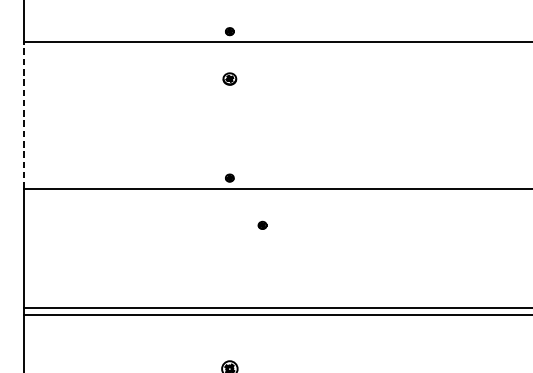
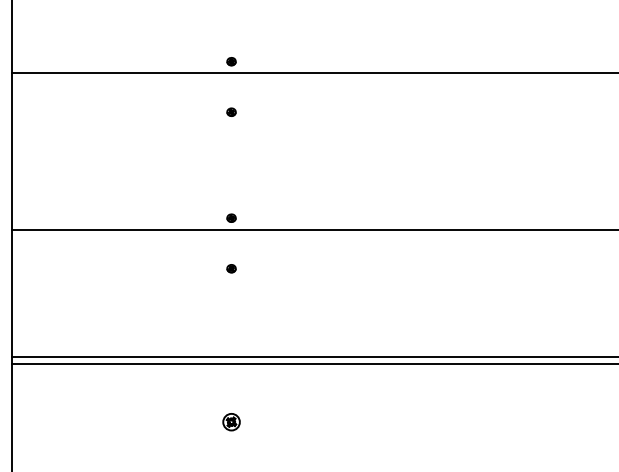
part: (229, 78) -> (231, 111), size x0.62
line: (23, 114) -> (11, 150), dashed -> solid
part: (262, 225) -> (231, 268), moved

